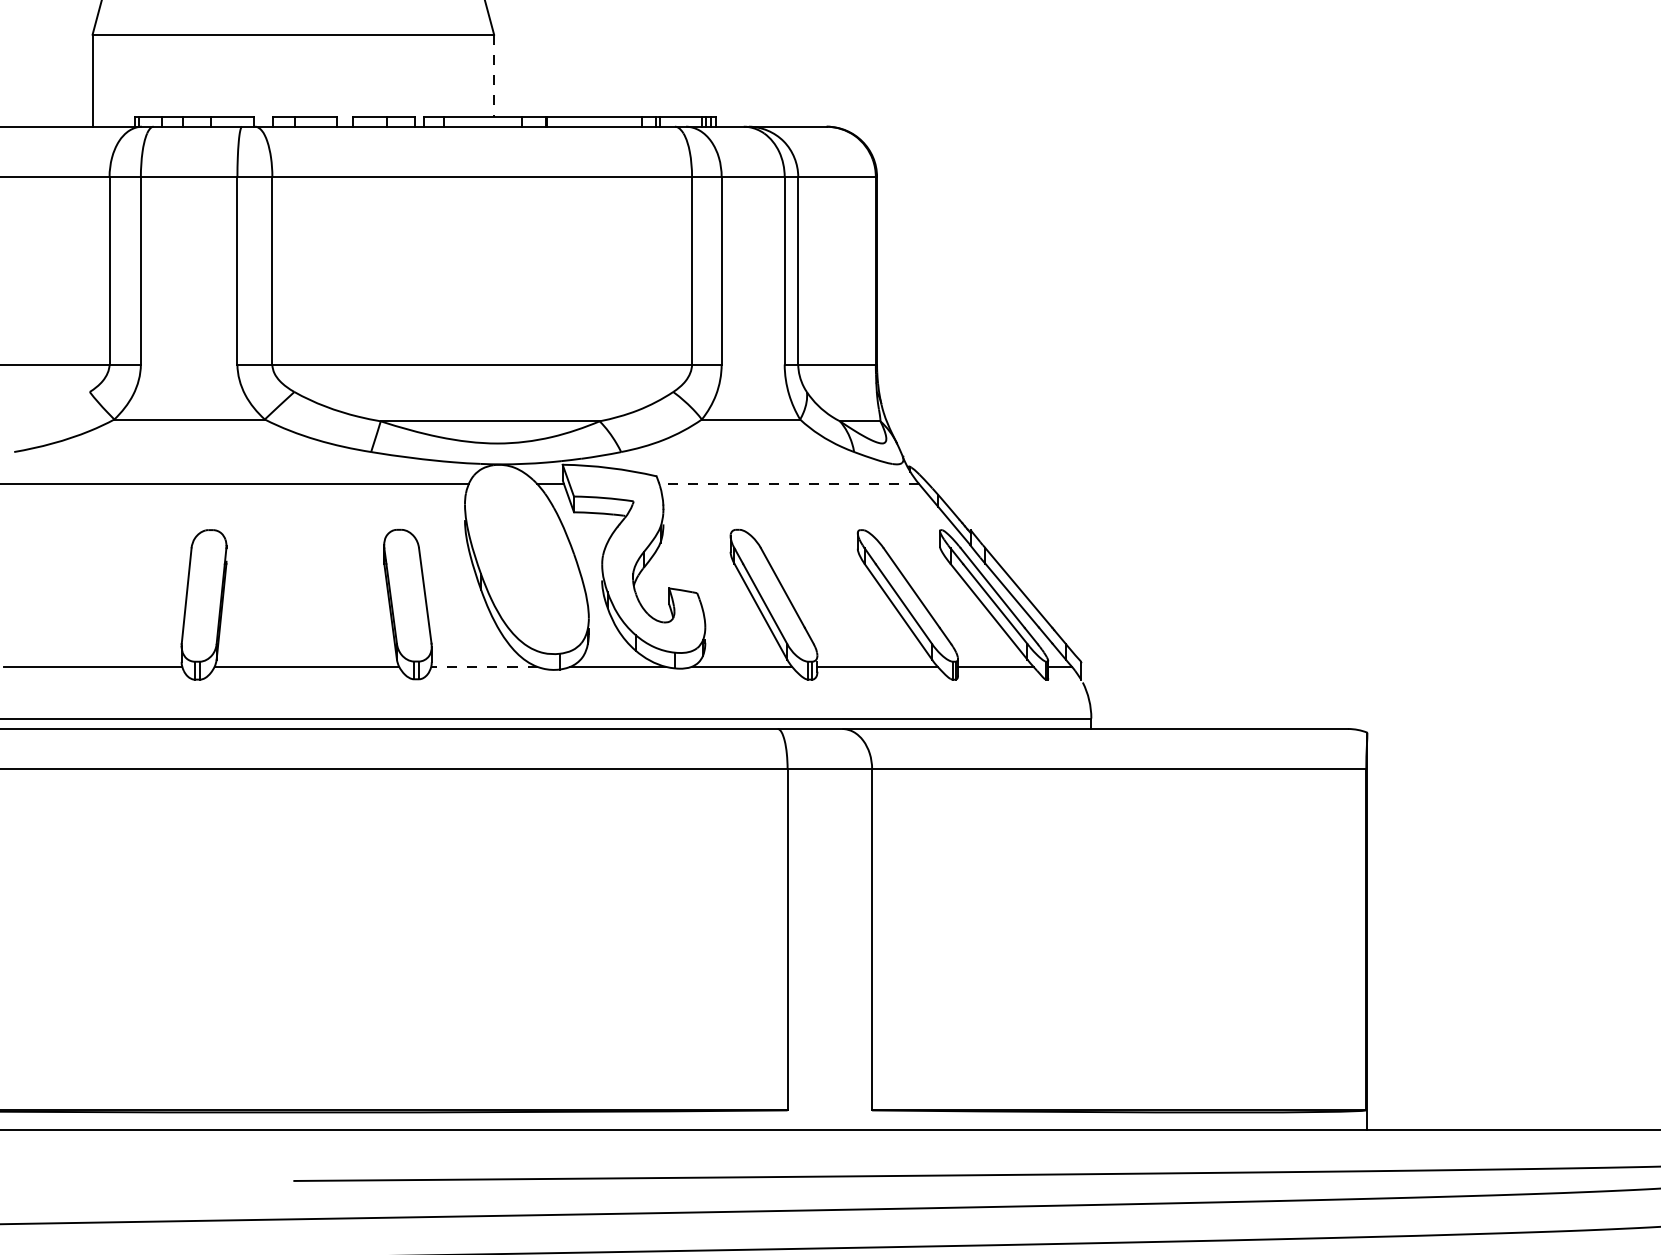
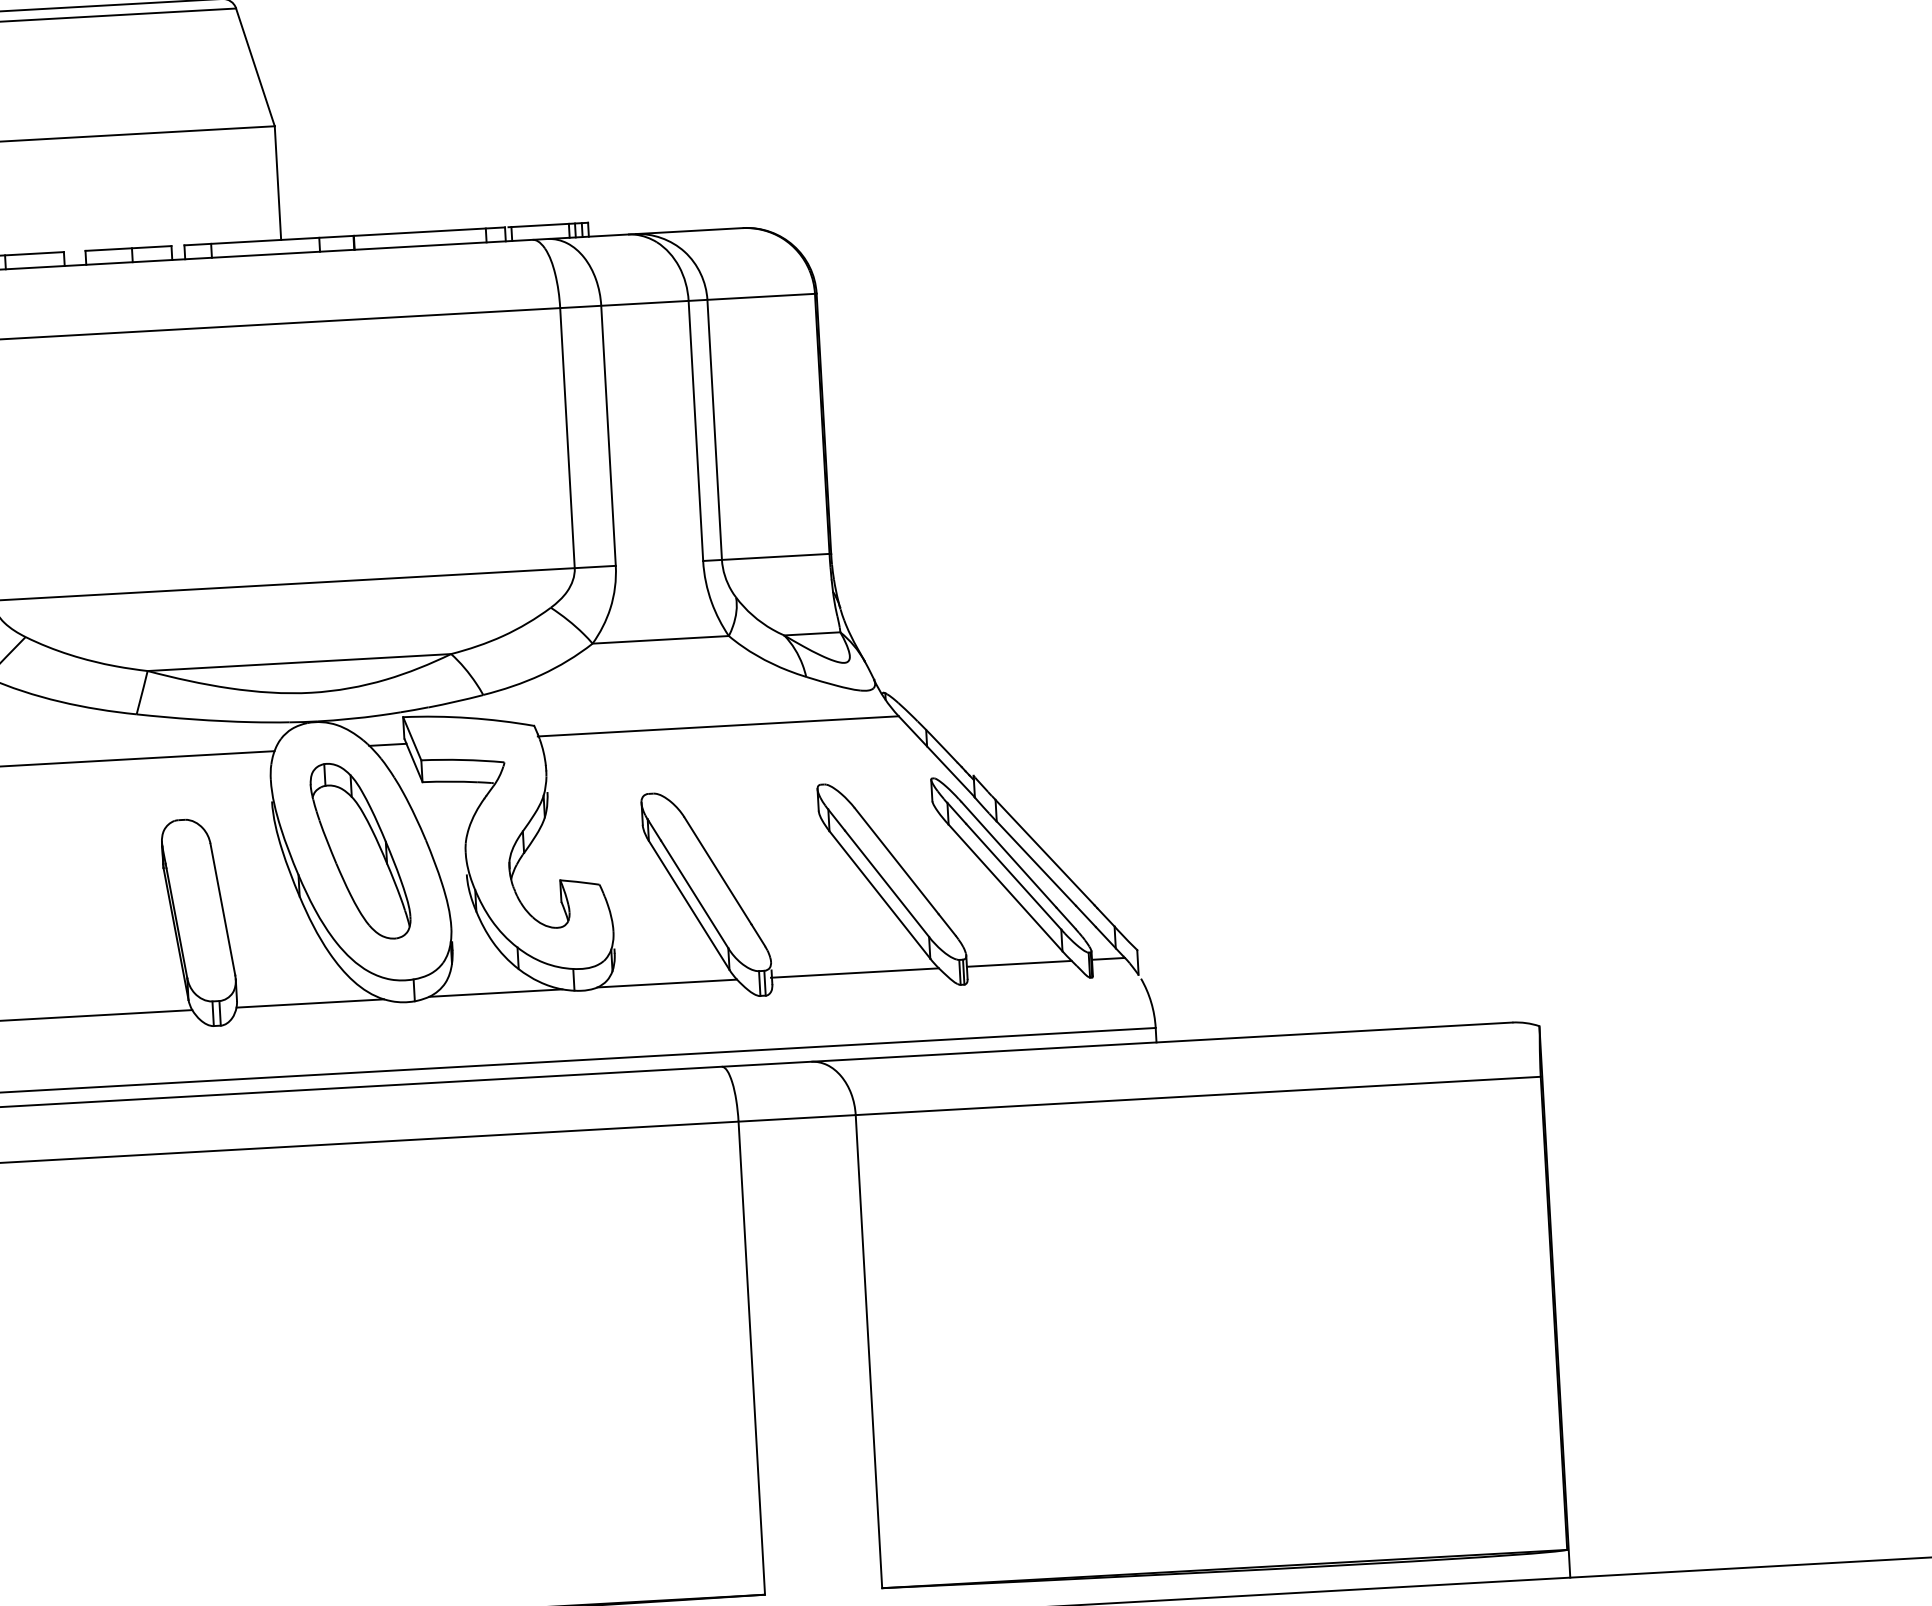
line: (494, 76) -> (278, 184), dashed -> solid
line: (788, 484) -> (717, 727), dashed -> solid
part: (526, 559) -> (360, 851), added
line: (483, 666) -> (309, 1002), dashed -> solid

